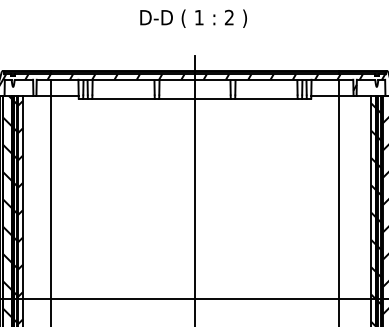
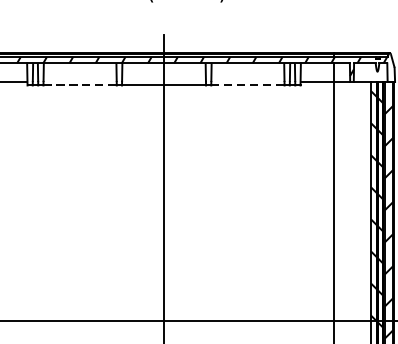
line: (124, 98) -> (81, 85), solid -> dashed
line: (266, 98) -> (247, 85), solid -> dashed

